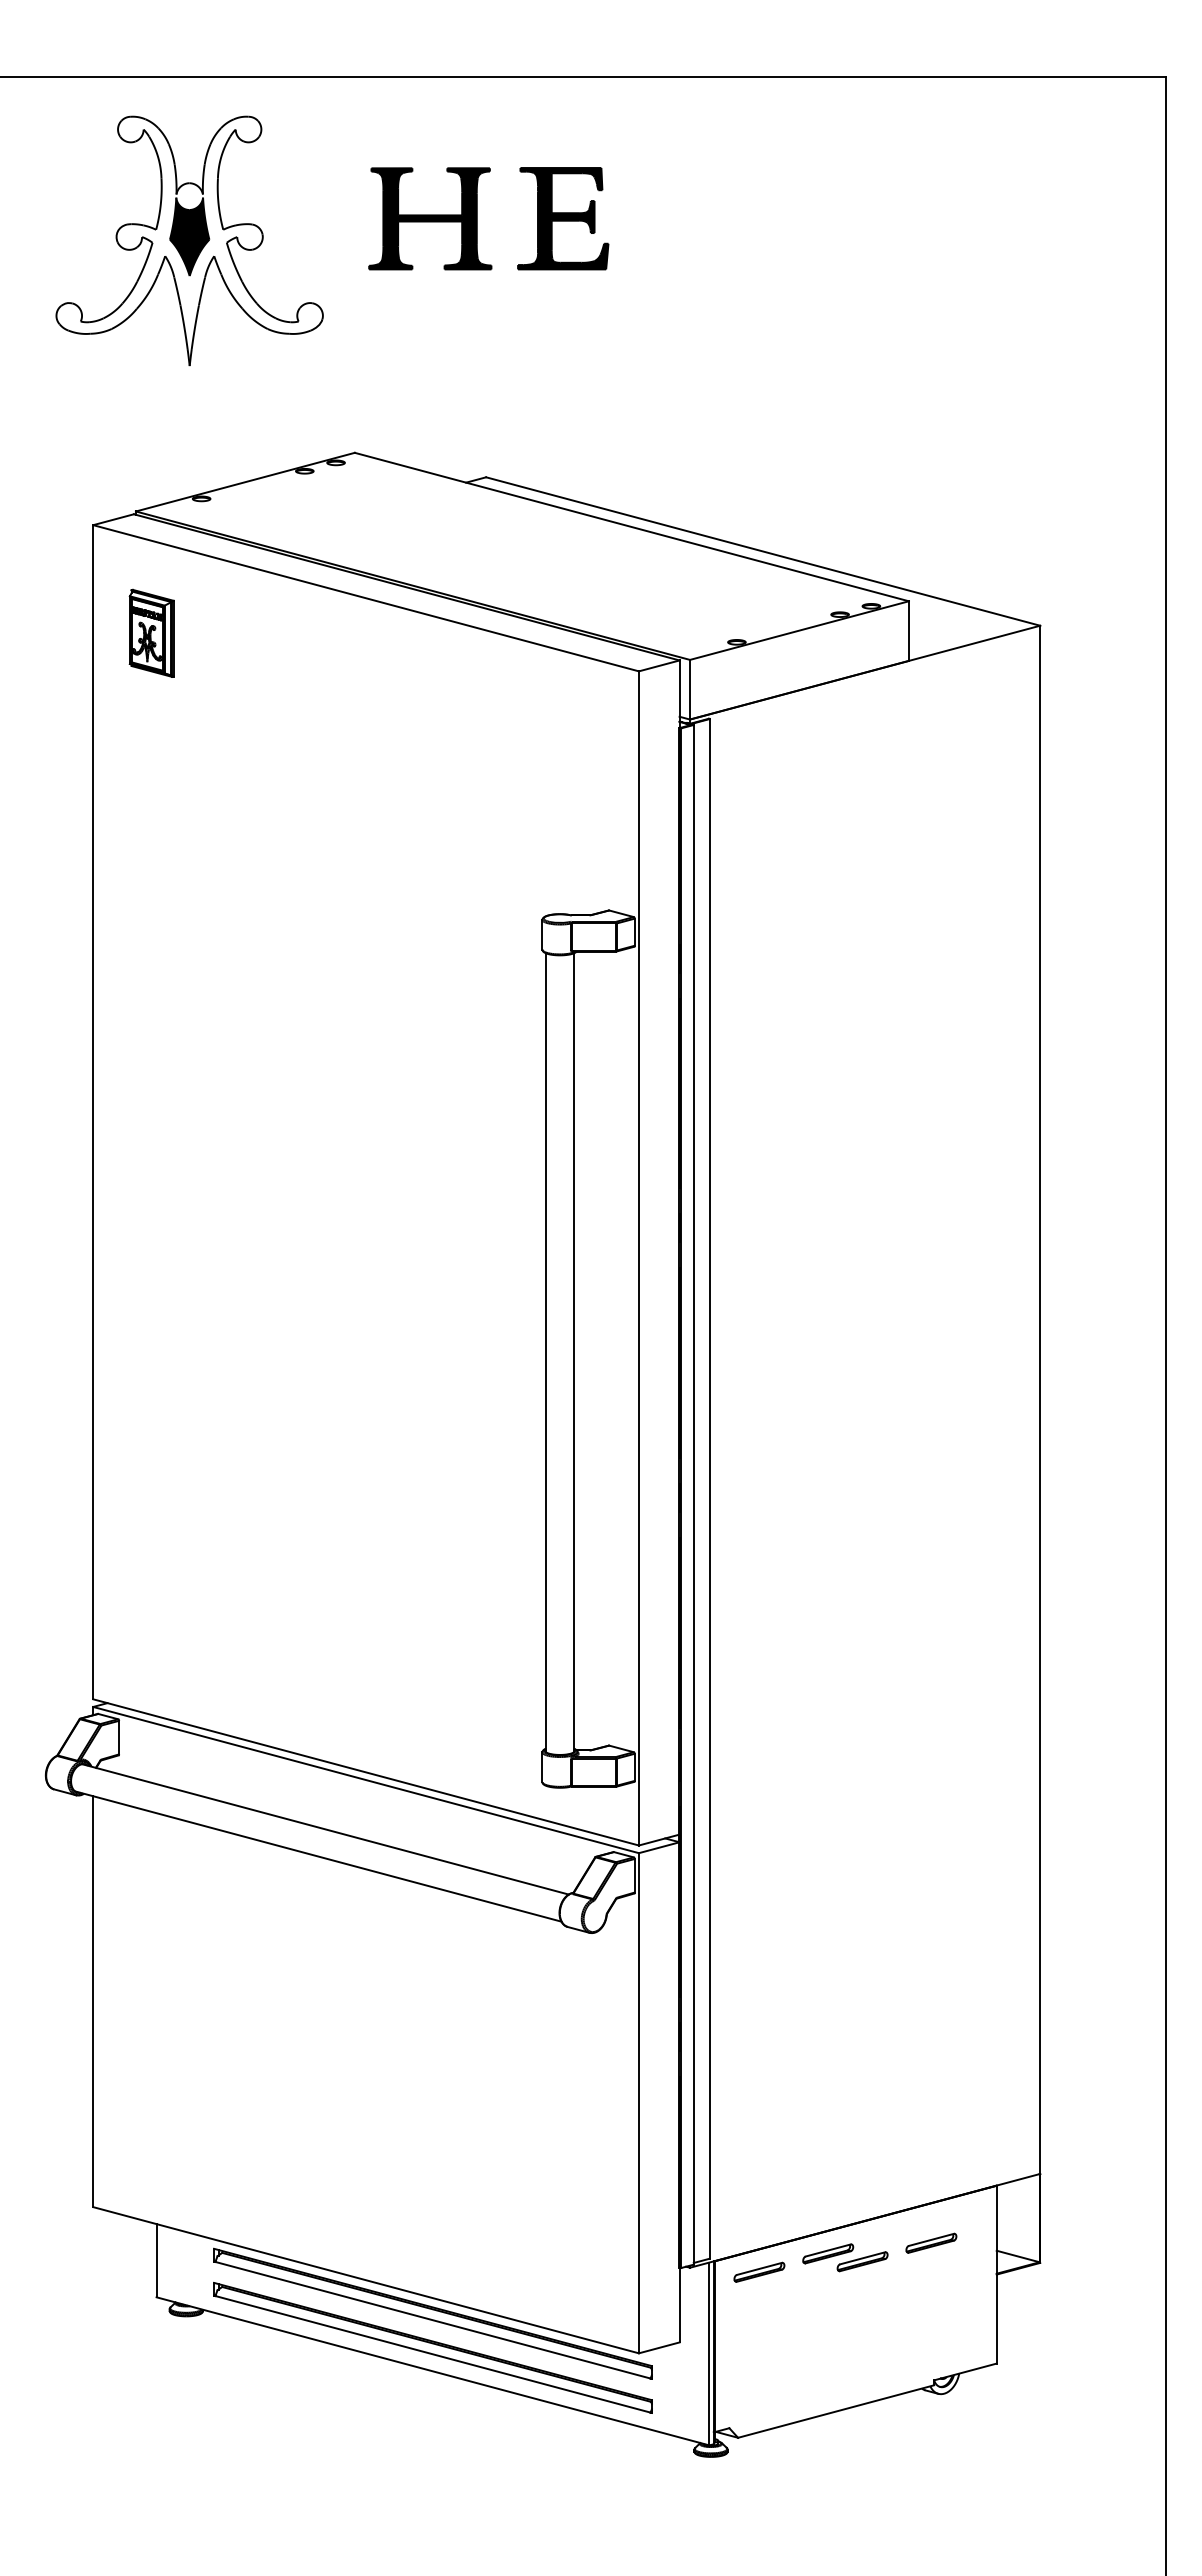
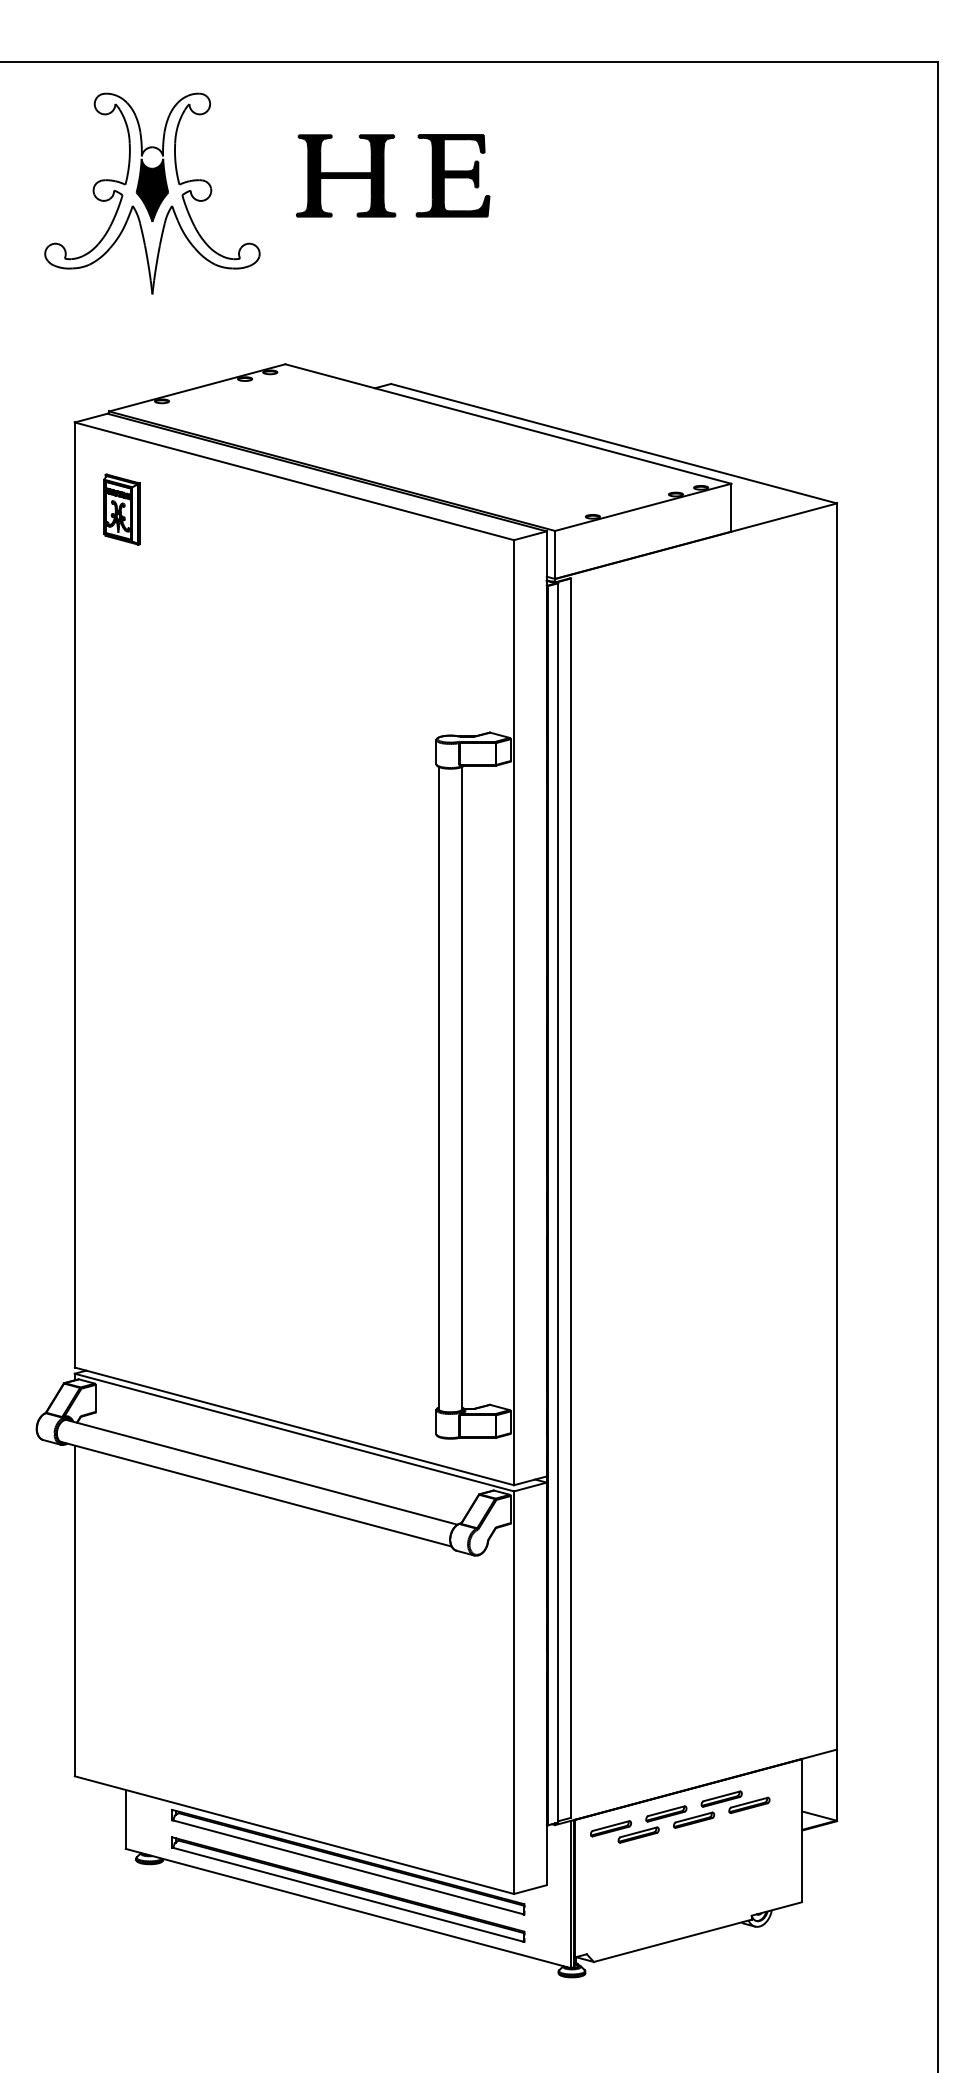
part: (896, 2235) -> (721, 1799), added
part: (793, 2279) -> (638, 1834), added

